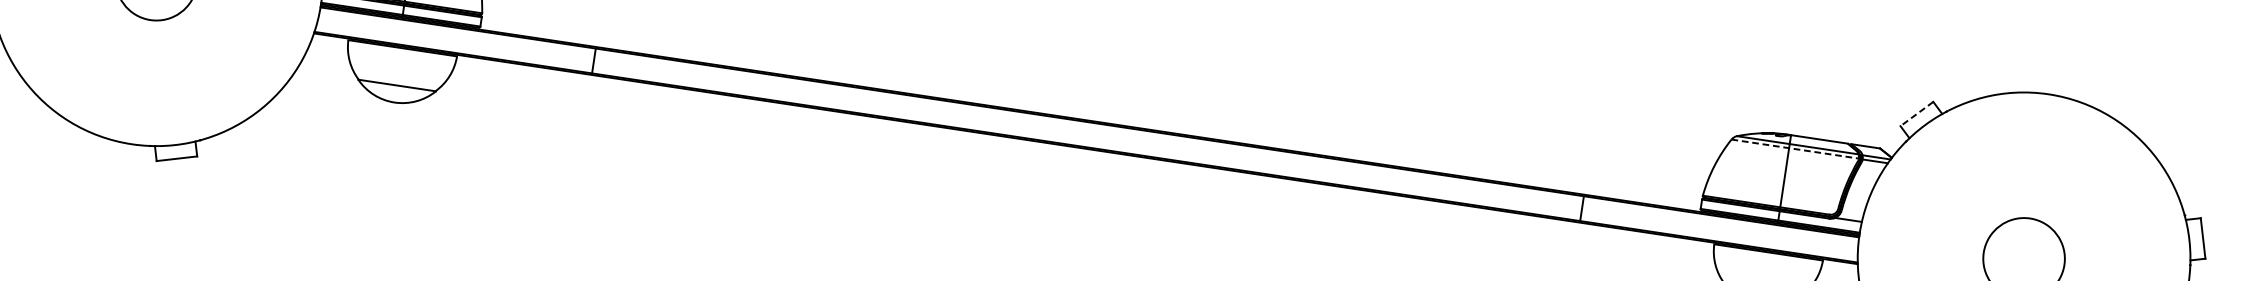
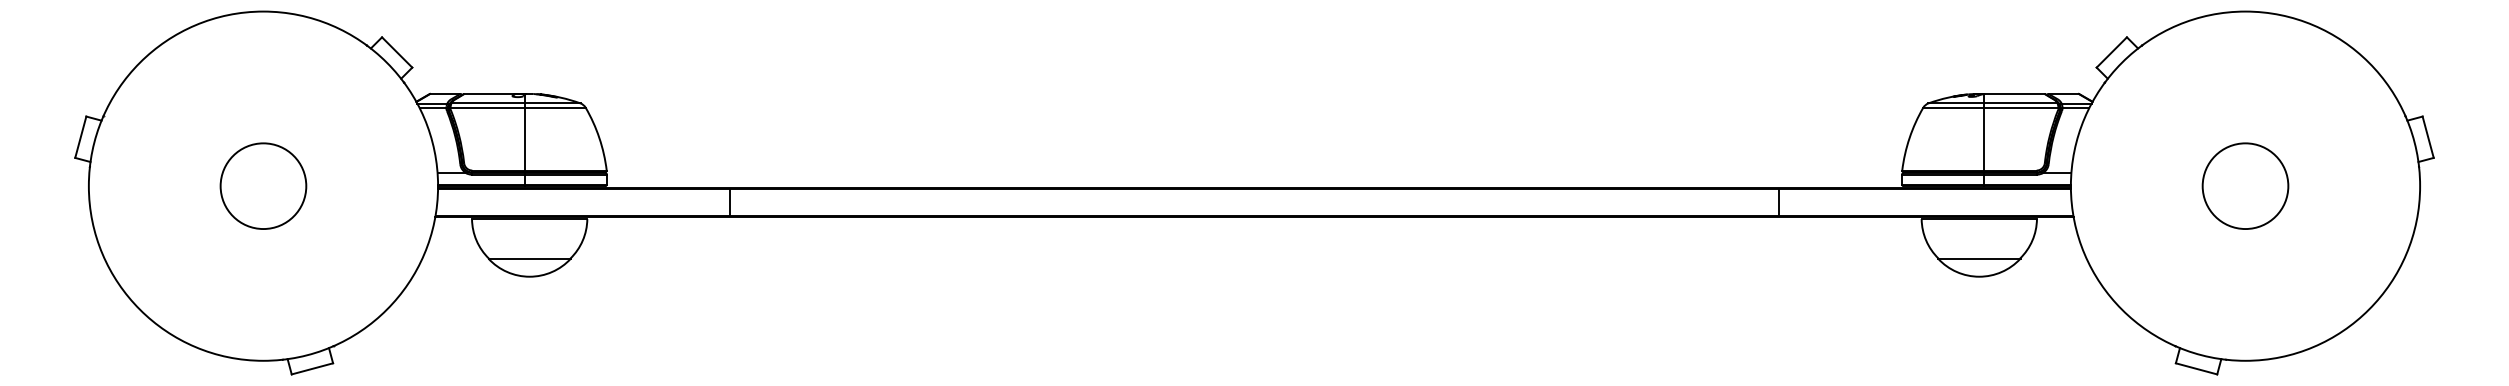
line: (1916, 114) -> (2111, 52), dashed -> solid
line: (1794, 148) -> (1990, 107), dashed -> solid

